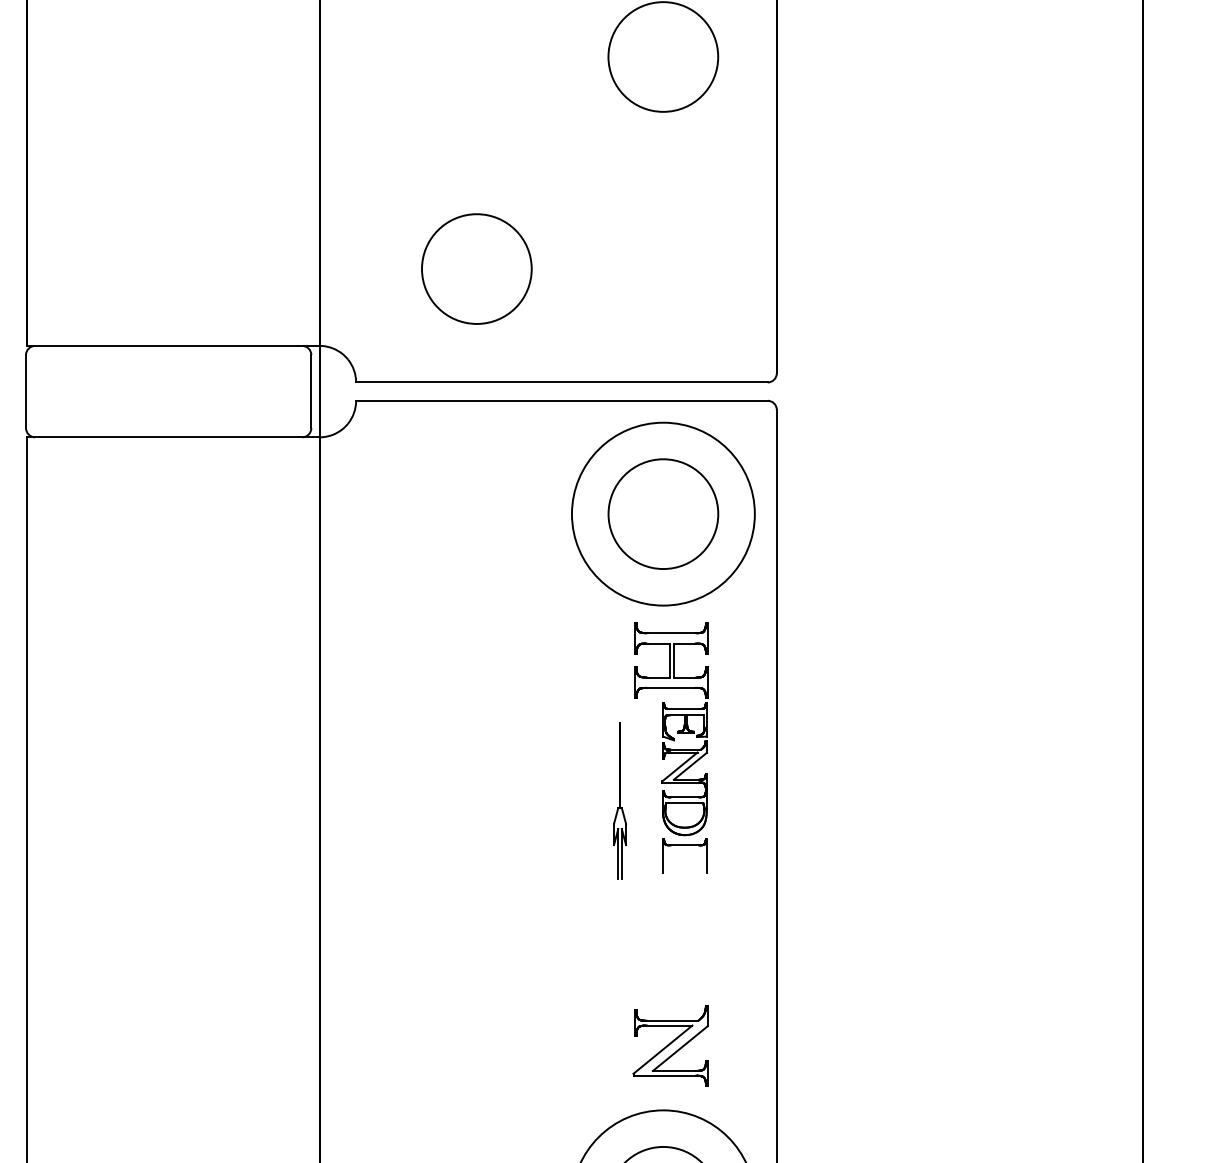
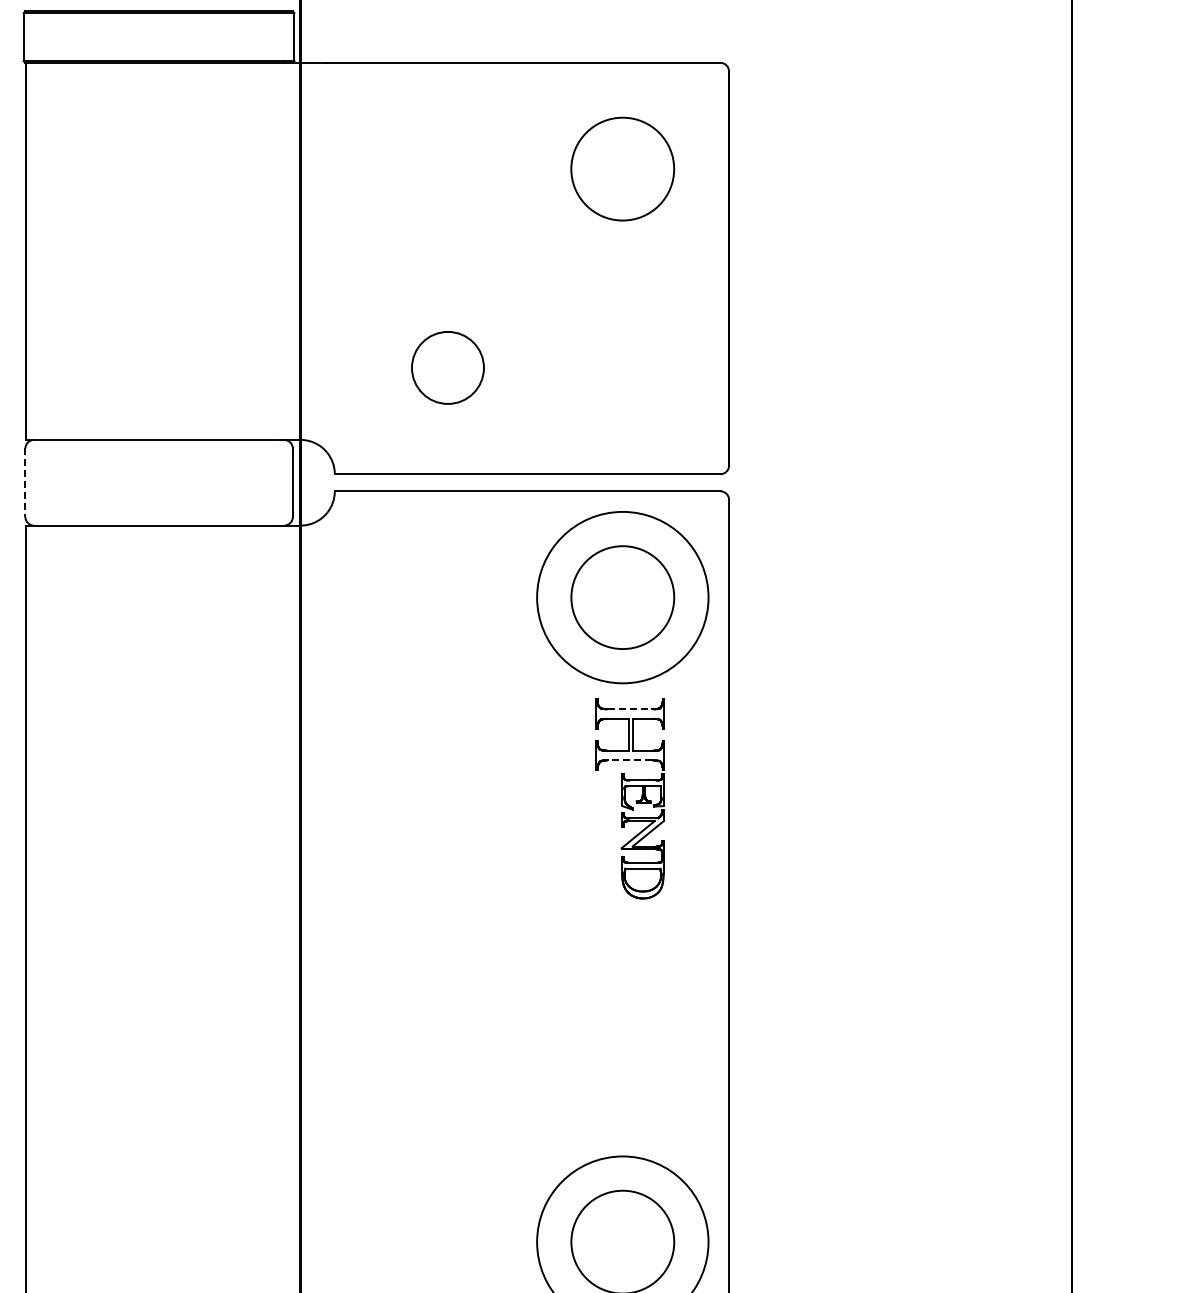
circle: (476, 268) -> (447, 367), size x0.7
line: (26, 392) -> (25, 483), solid -> dashed
line: (671, 633) -> (630, 709), solid -> dashed
line: (670, 687) -> (629, 760), solid -> dashed
part: (619, 801) -> (581, 866), removed
part: (684, 845) -> (642, 908), removed
part: (670, 1046) -> (629, 1096), removed

